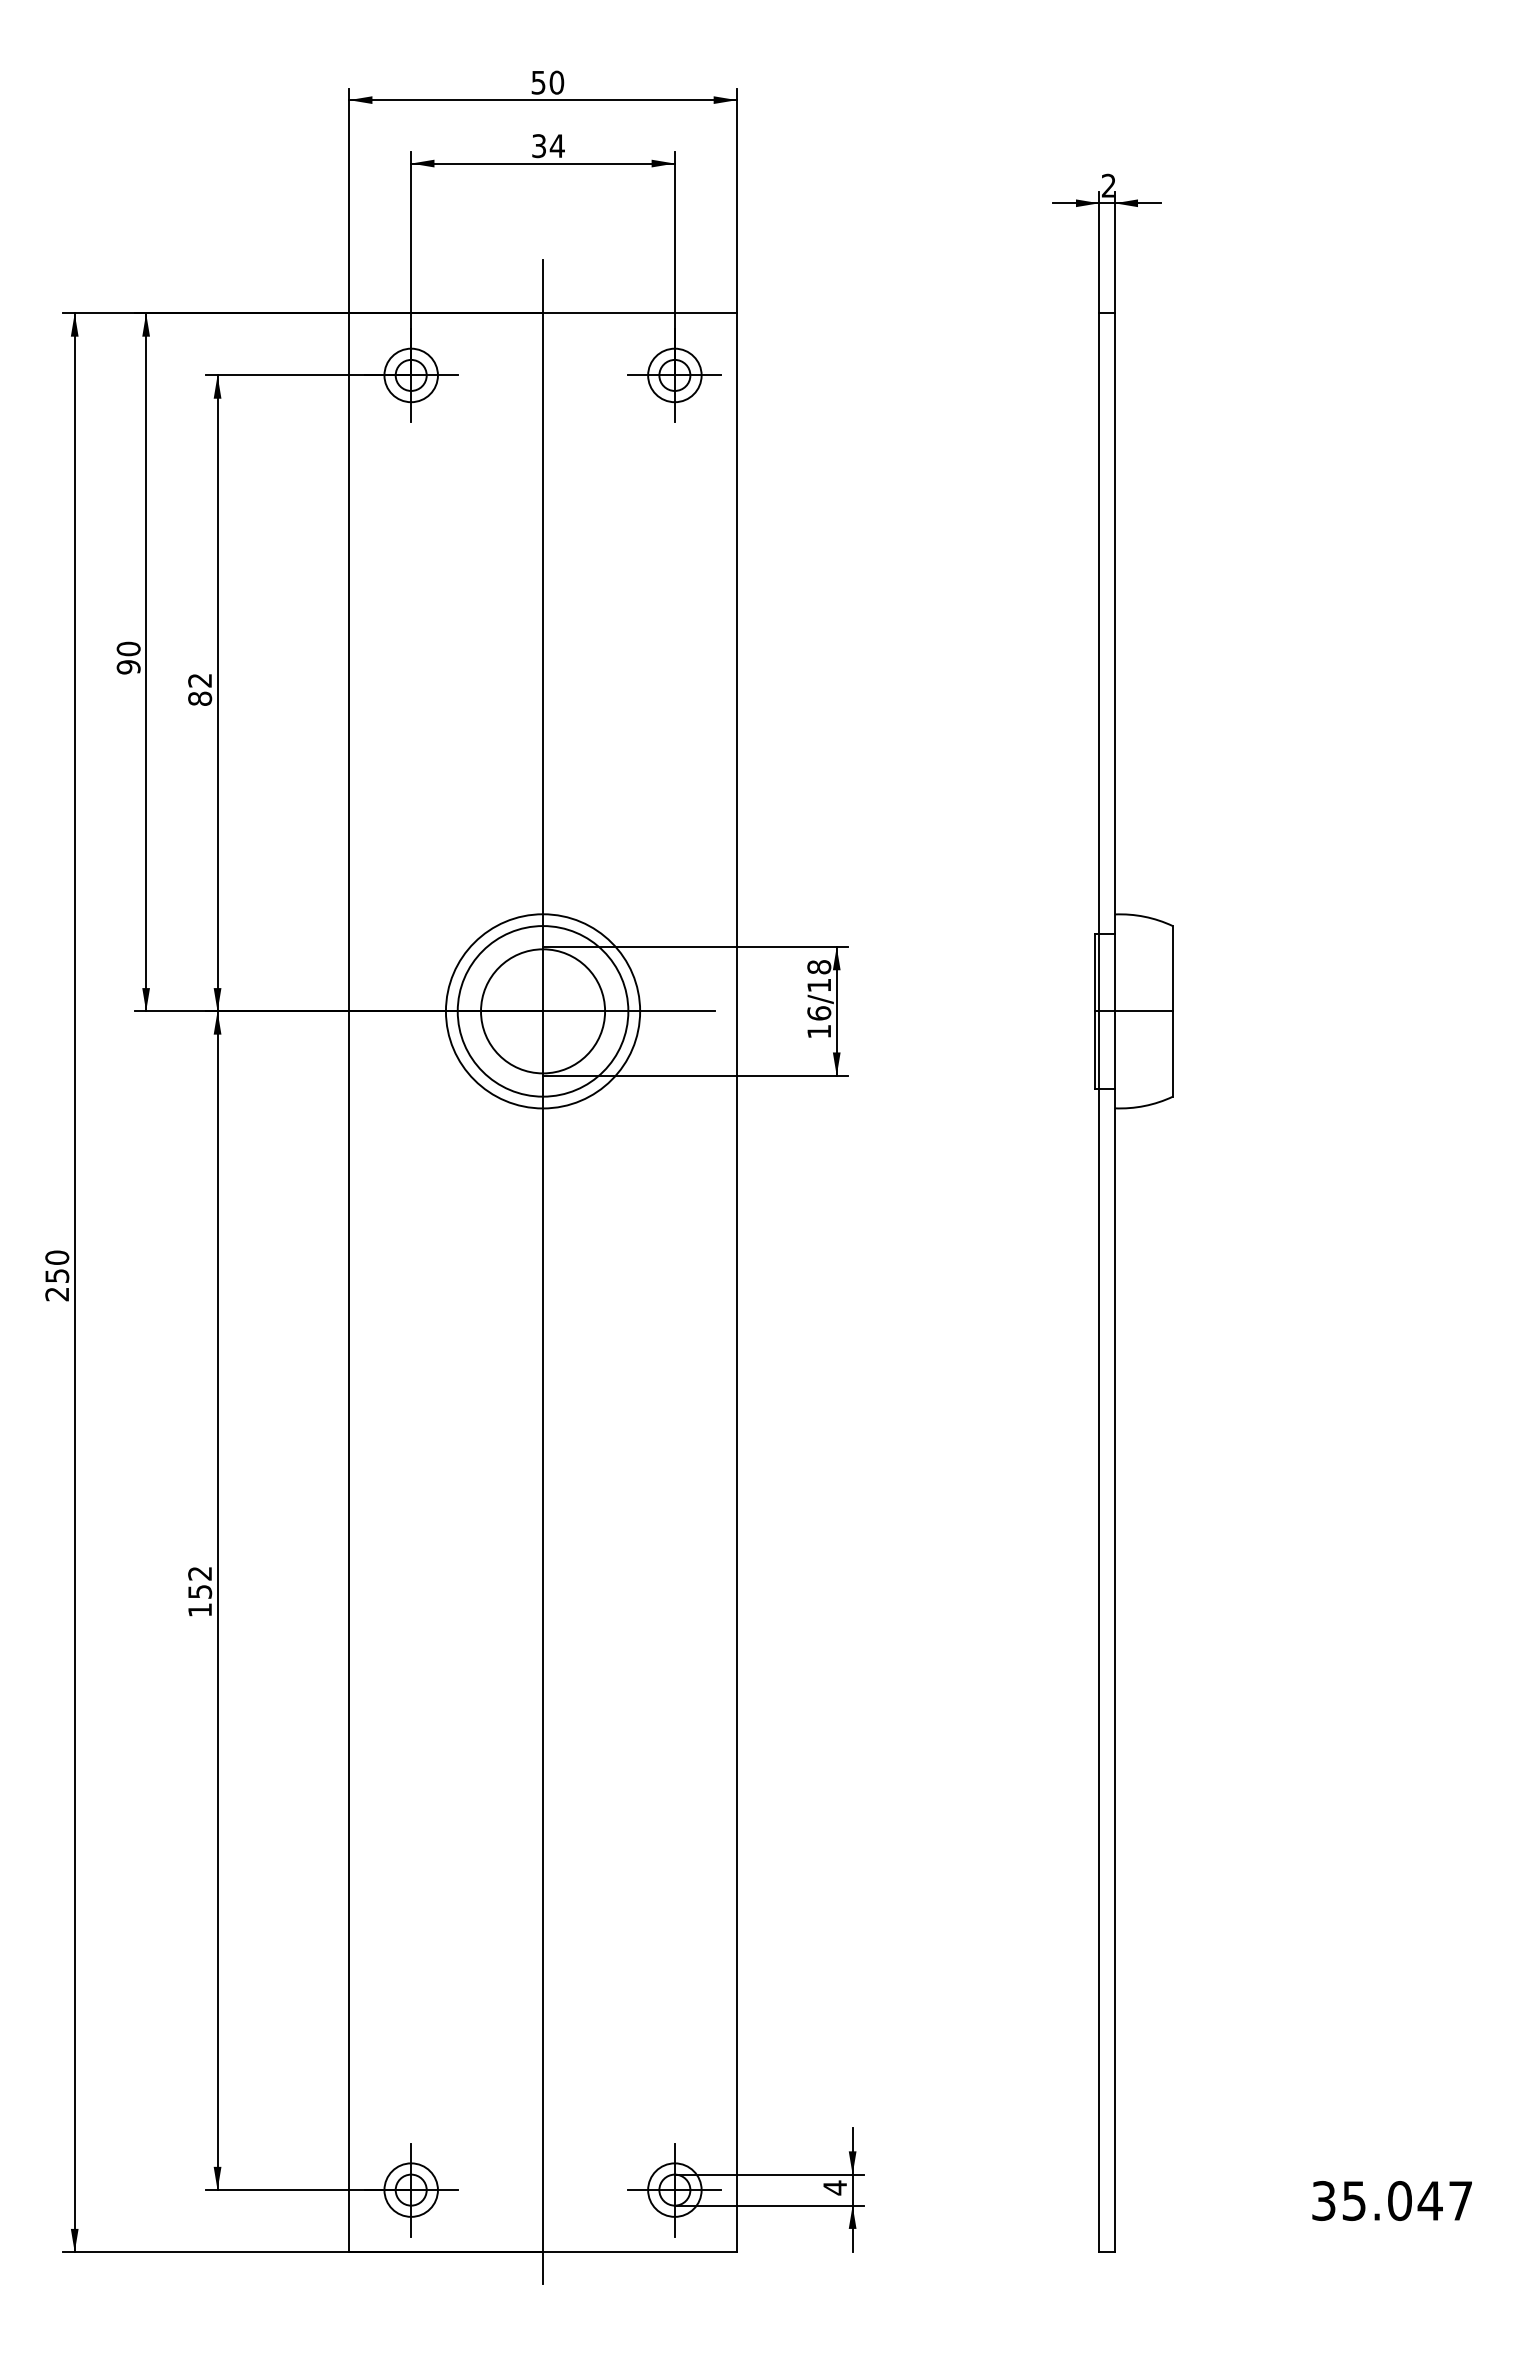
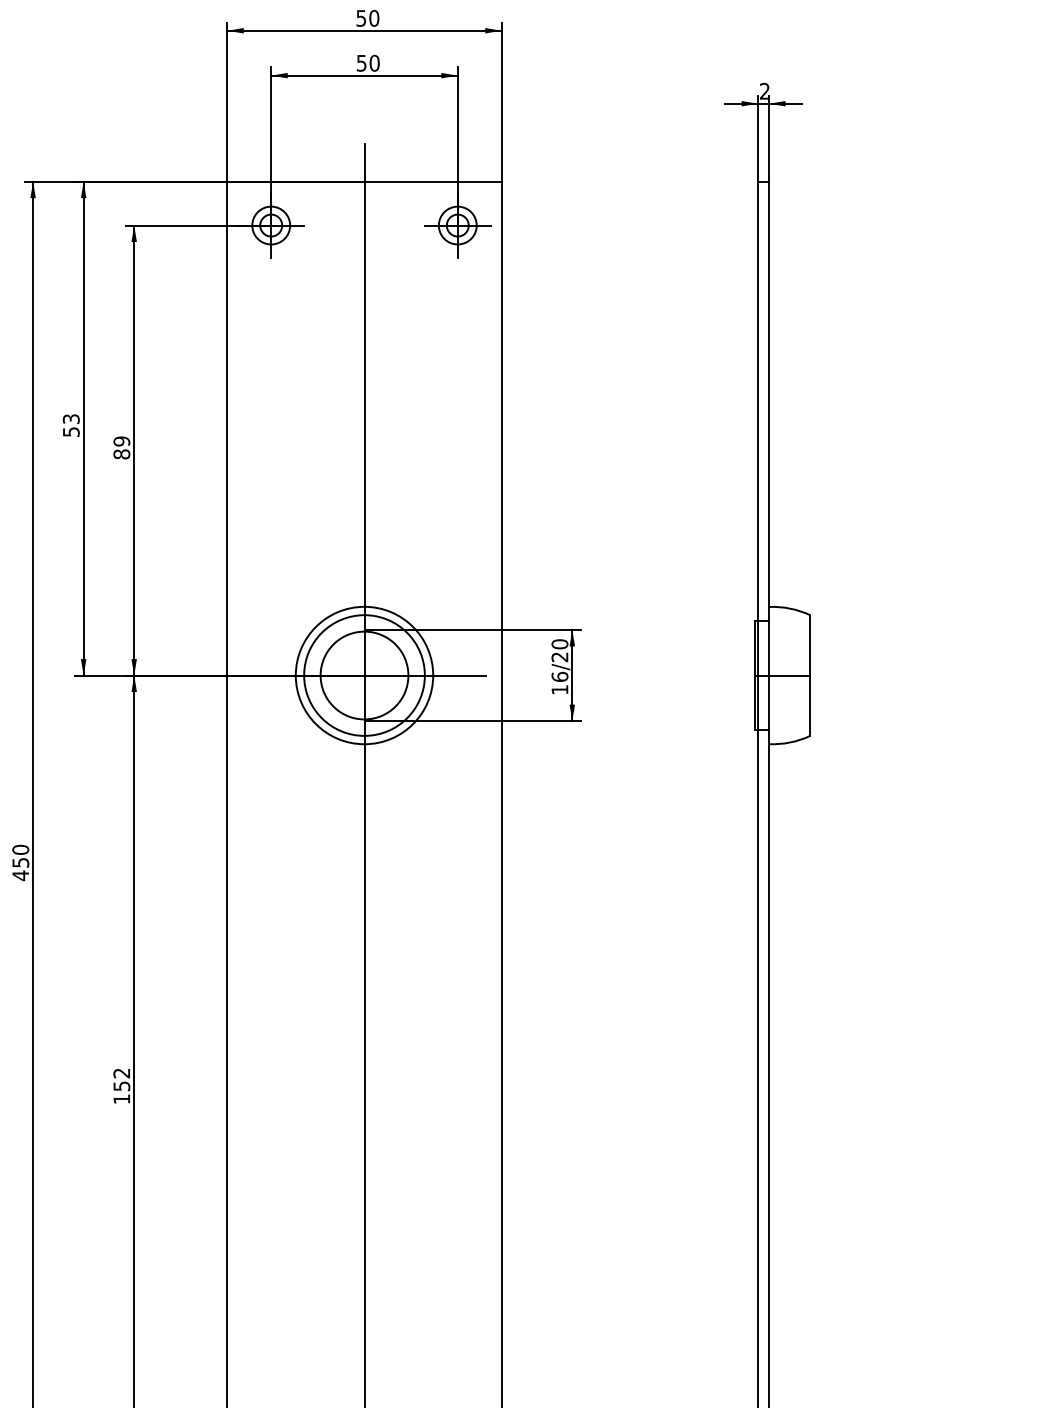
text: (548, 146) -> (368, 63), 34 -> 50
text: (128, 657) -> (71, 425), 90 -> 53
text: (200, 680) -> (122, 441), 82 -> 89
text: (818, 976) -> (559, 650), 16/18 -> 16/20
text: (56, 1293) -> (20, 875), 250 -> 450

